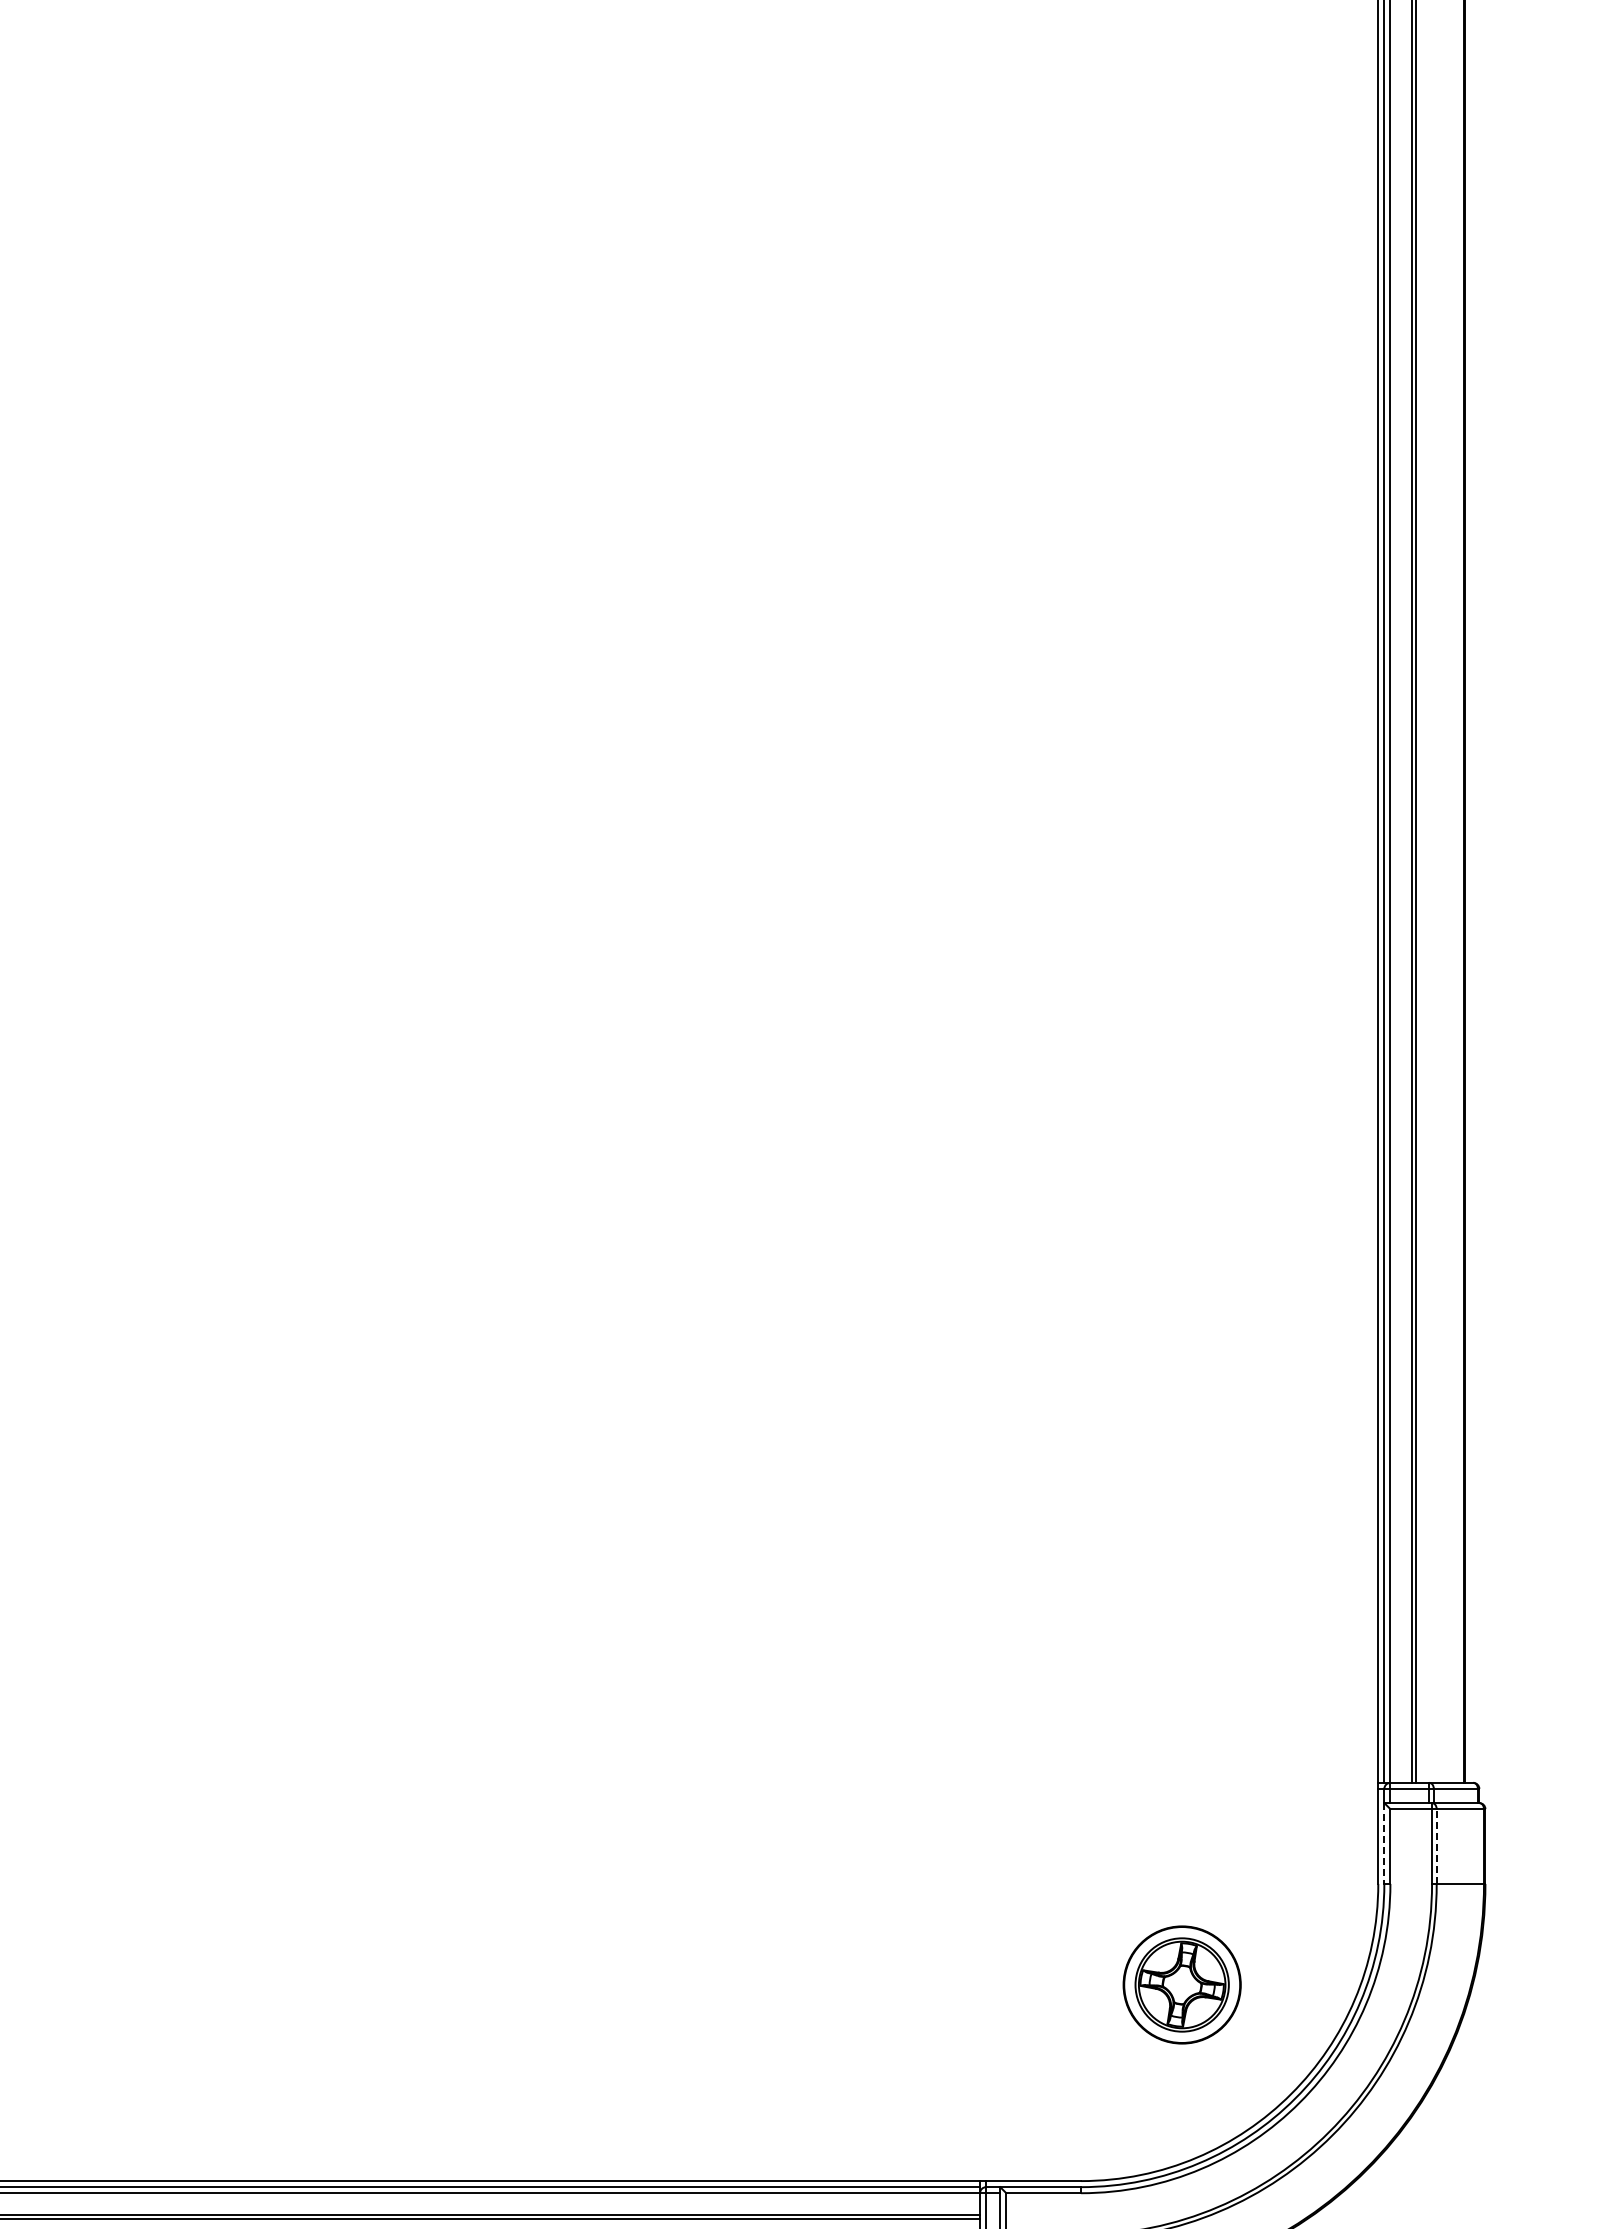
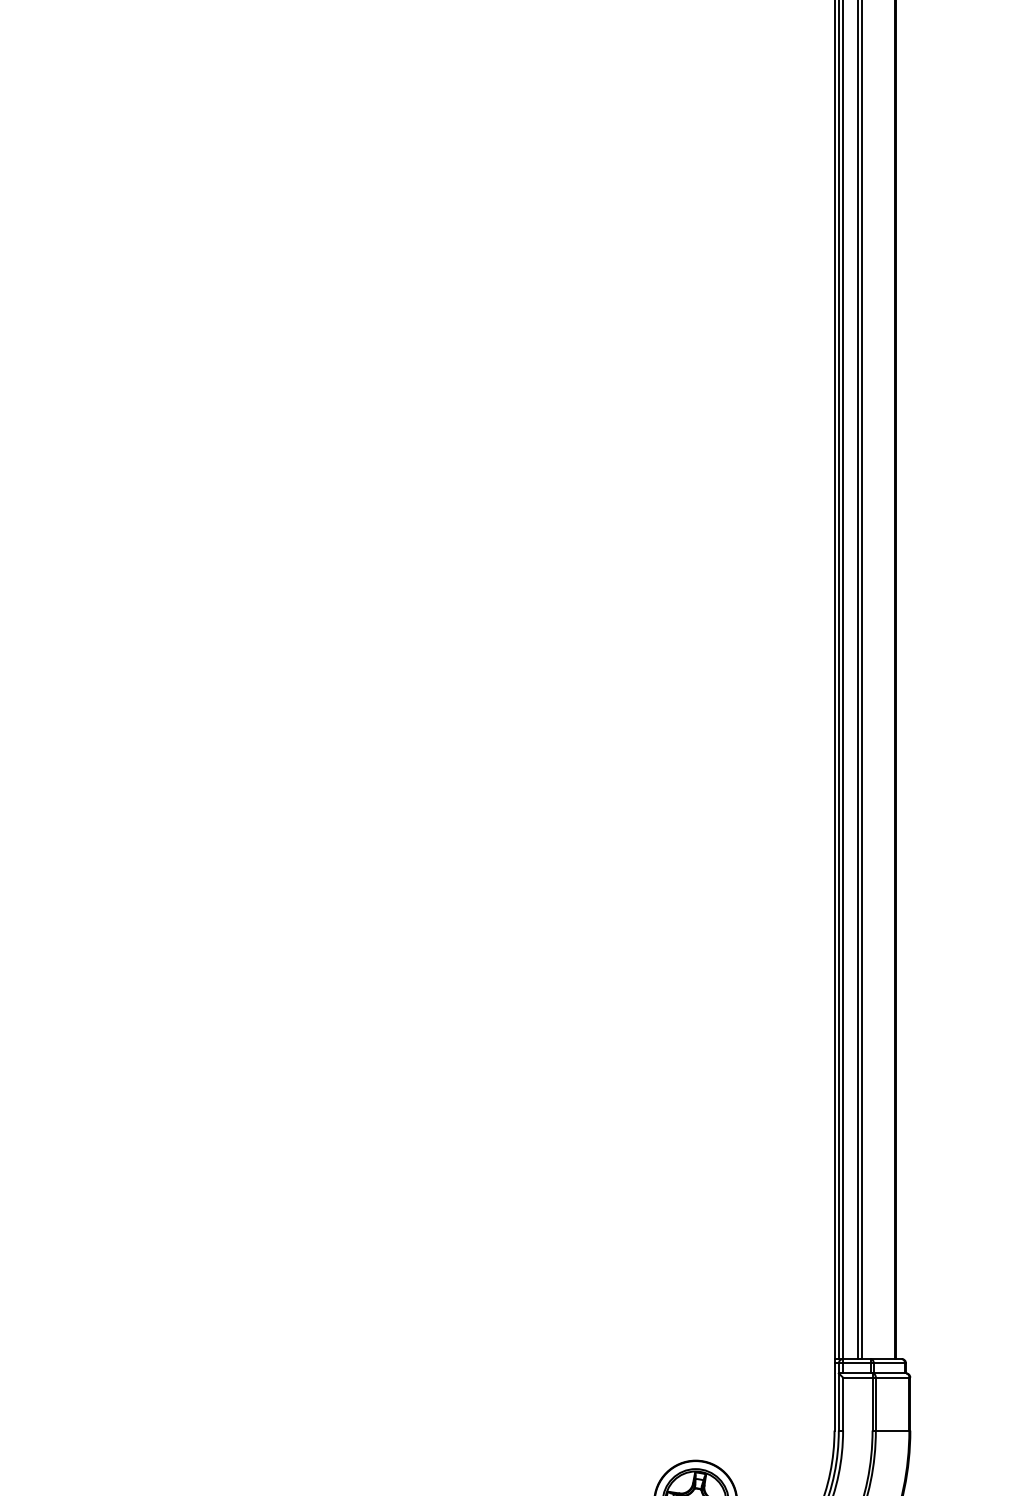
line: (1384, 1844) -> (838, 1402), dashed -> solid
line: (1436, 1846) -> (875, 1404), dashed -> solid

